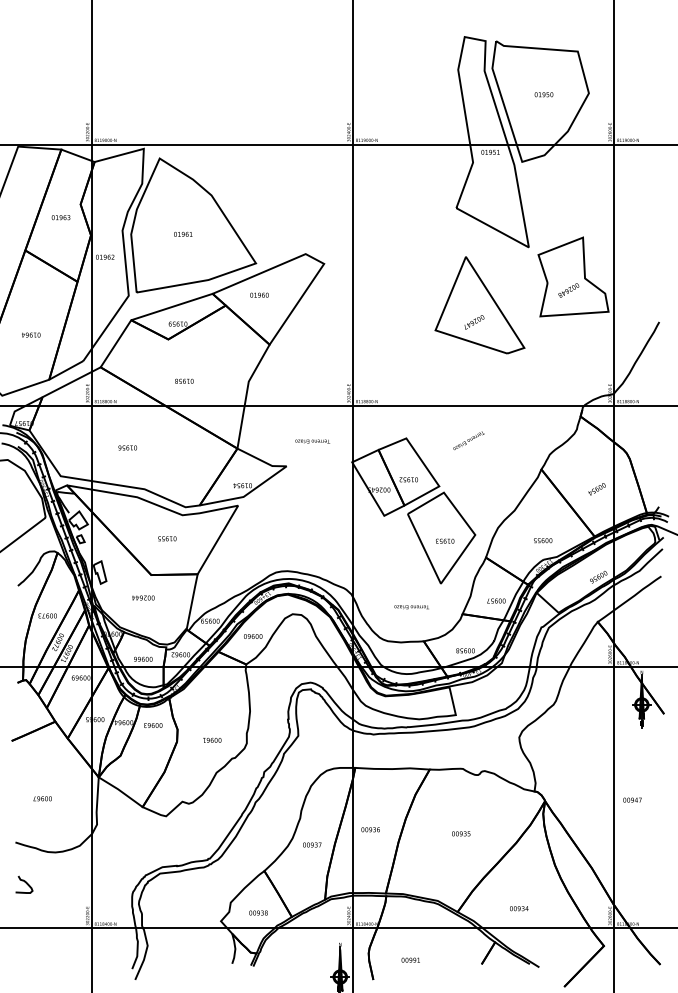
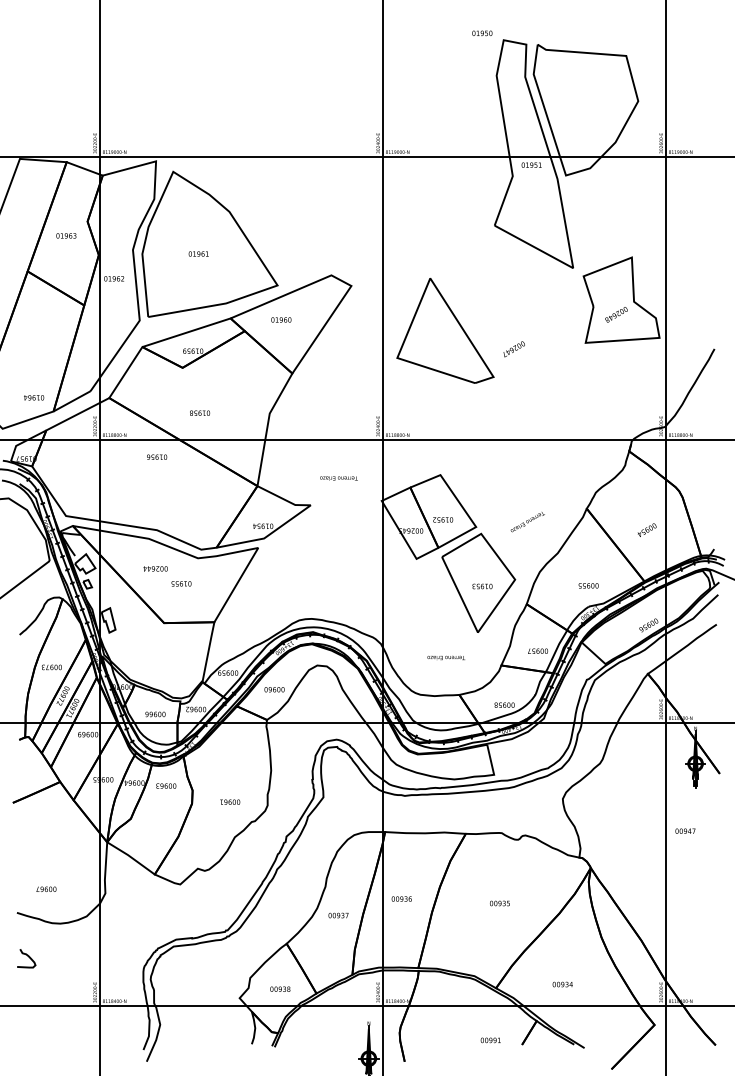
text: (543, 94) -> (481, 33), moved
part: (479, 305) -> (444, 331), moved
text: (31, 334) -> (34, 397), moved
text: (468, 440) -> (527, 521), moved
text: (127, 447) -> (156, 456), moved
text: (143, 597) -> (155, 568), moved
text: (42, 798) -> (46, 889), moved
text: (632, 799) -> (685, 830), moved
text: (410, 959) -> (490, 1039), moved

